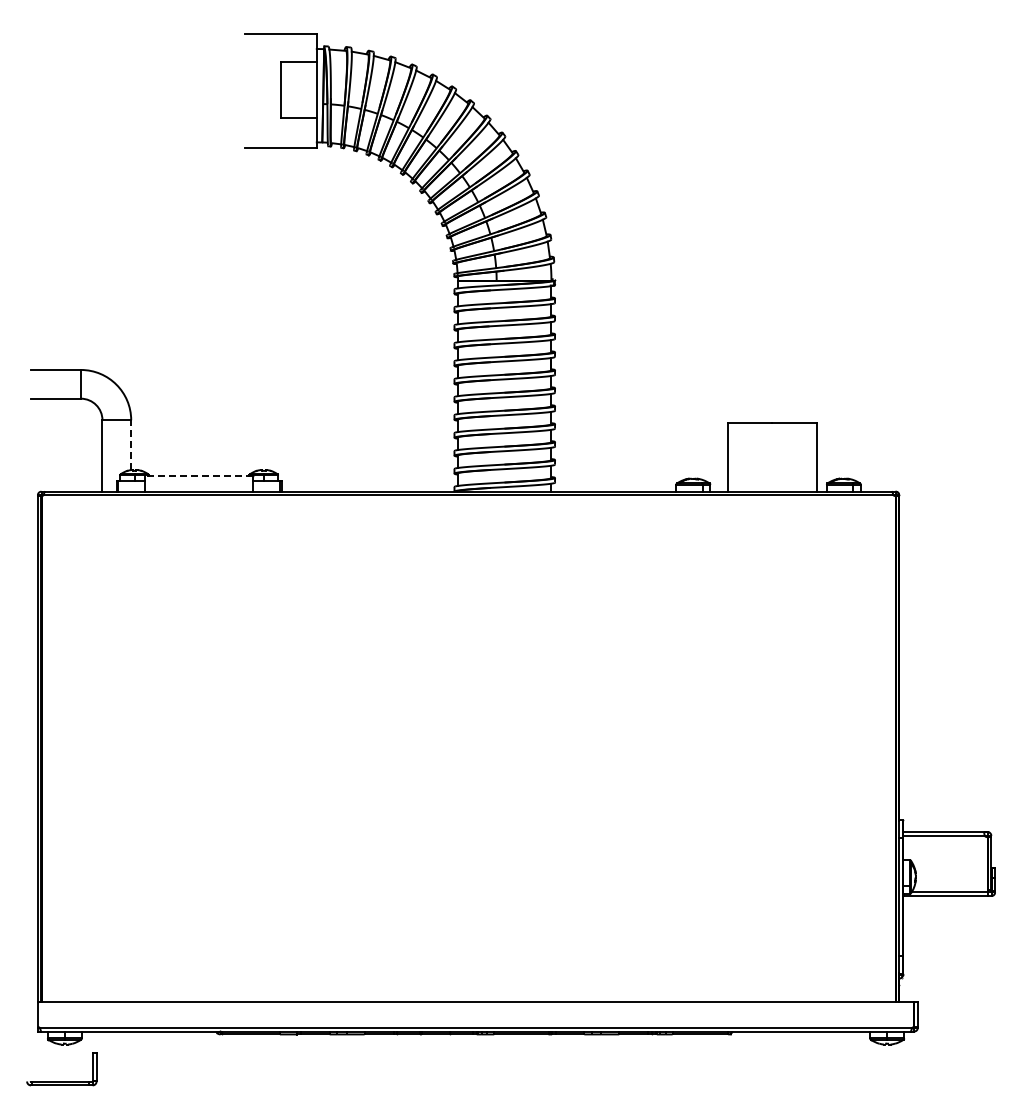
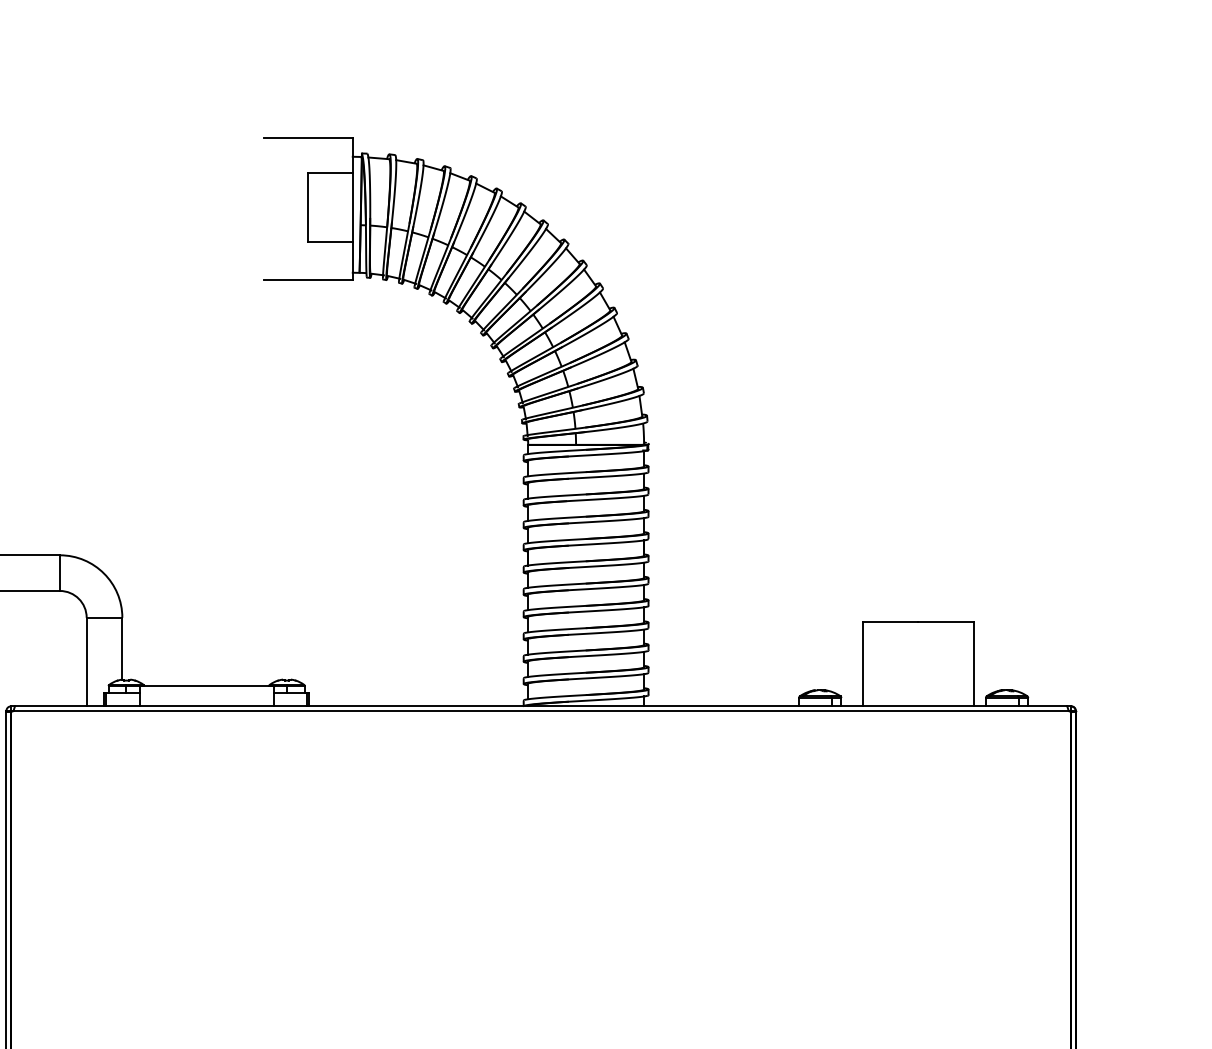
line: (131, 445) -> (122, 649), dashed -> solid
line: (199, 475) -> (207, 686), dashed -> solid

